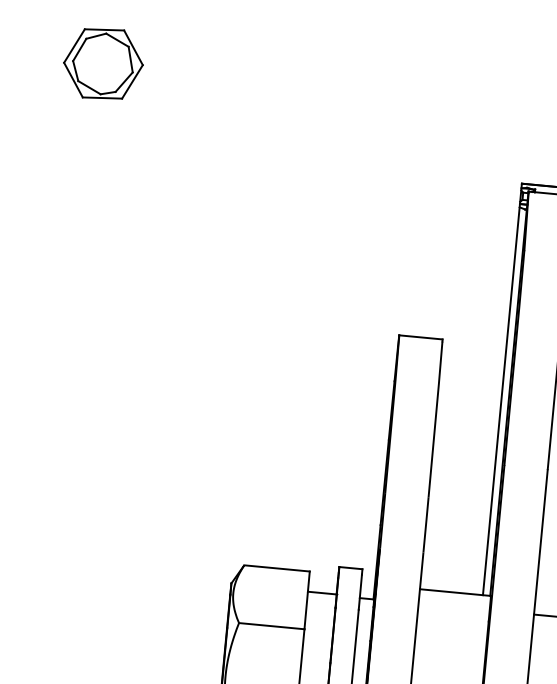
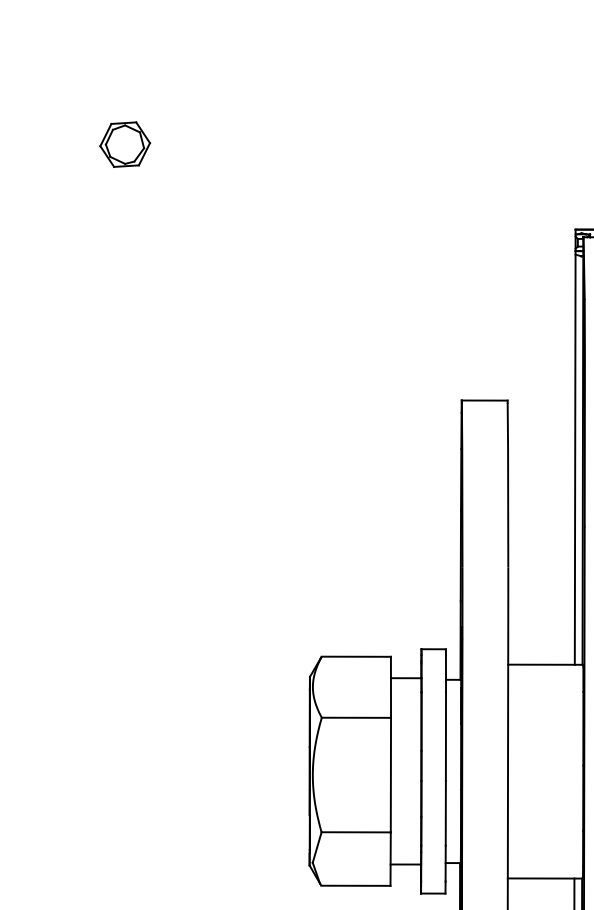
part: (102, 63) -> (124, 144), size x0.6

